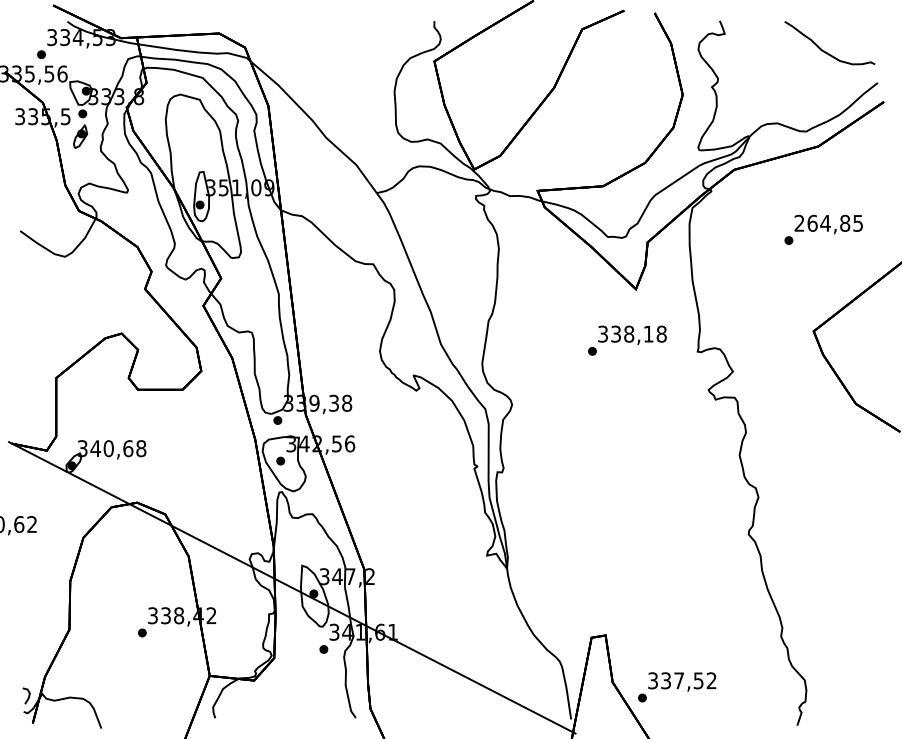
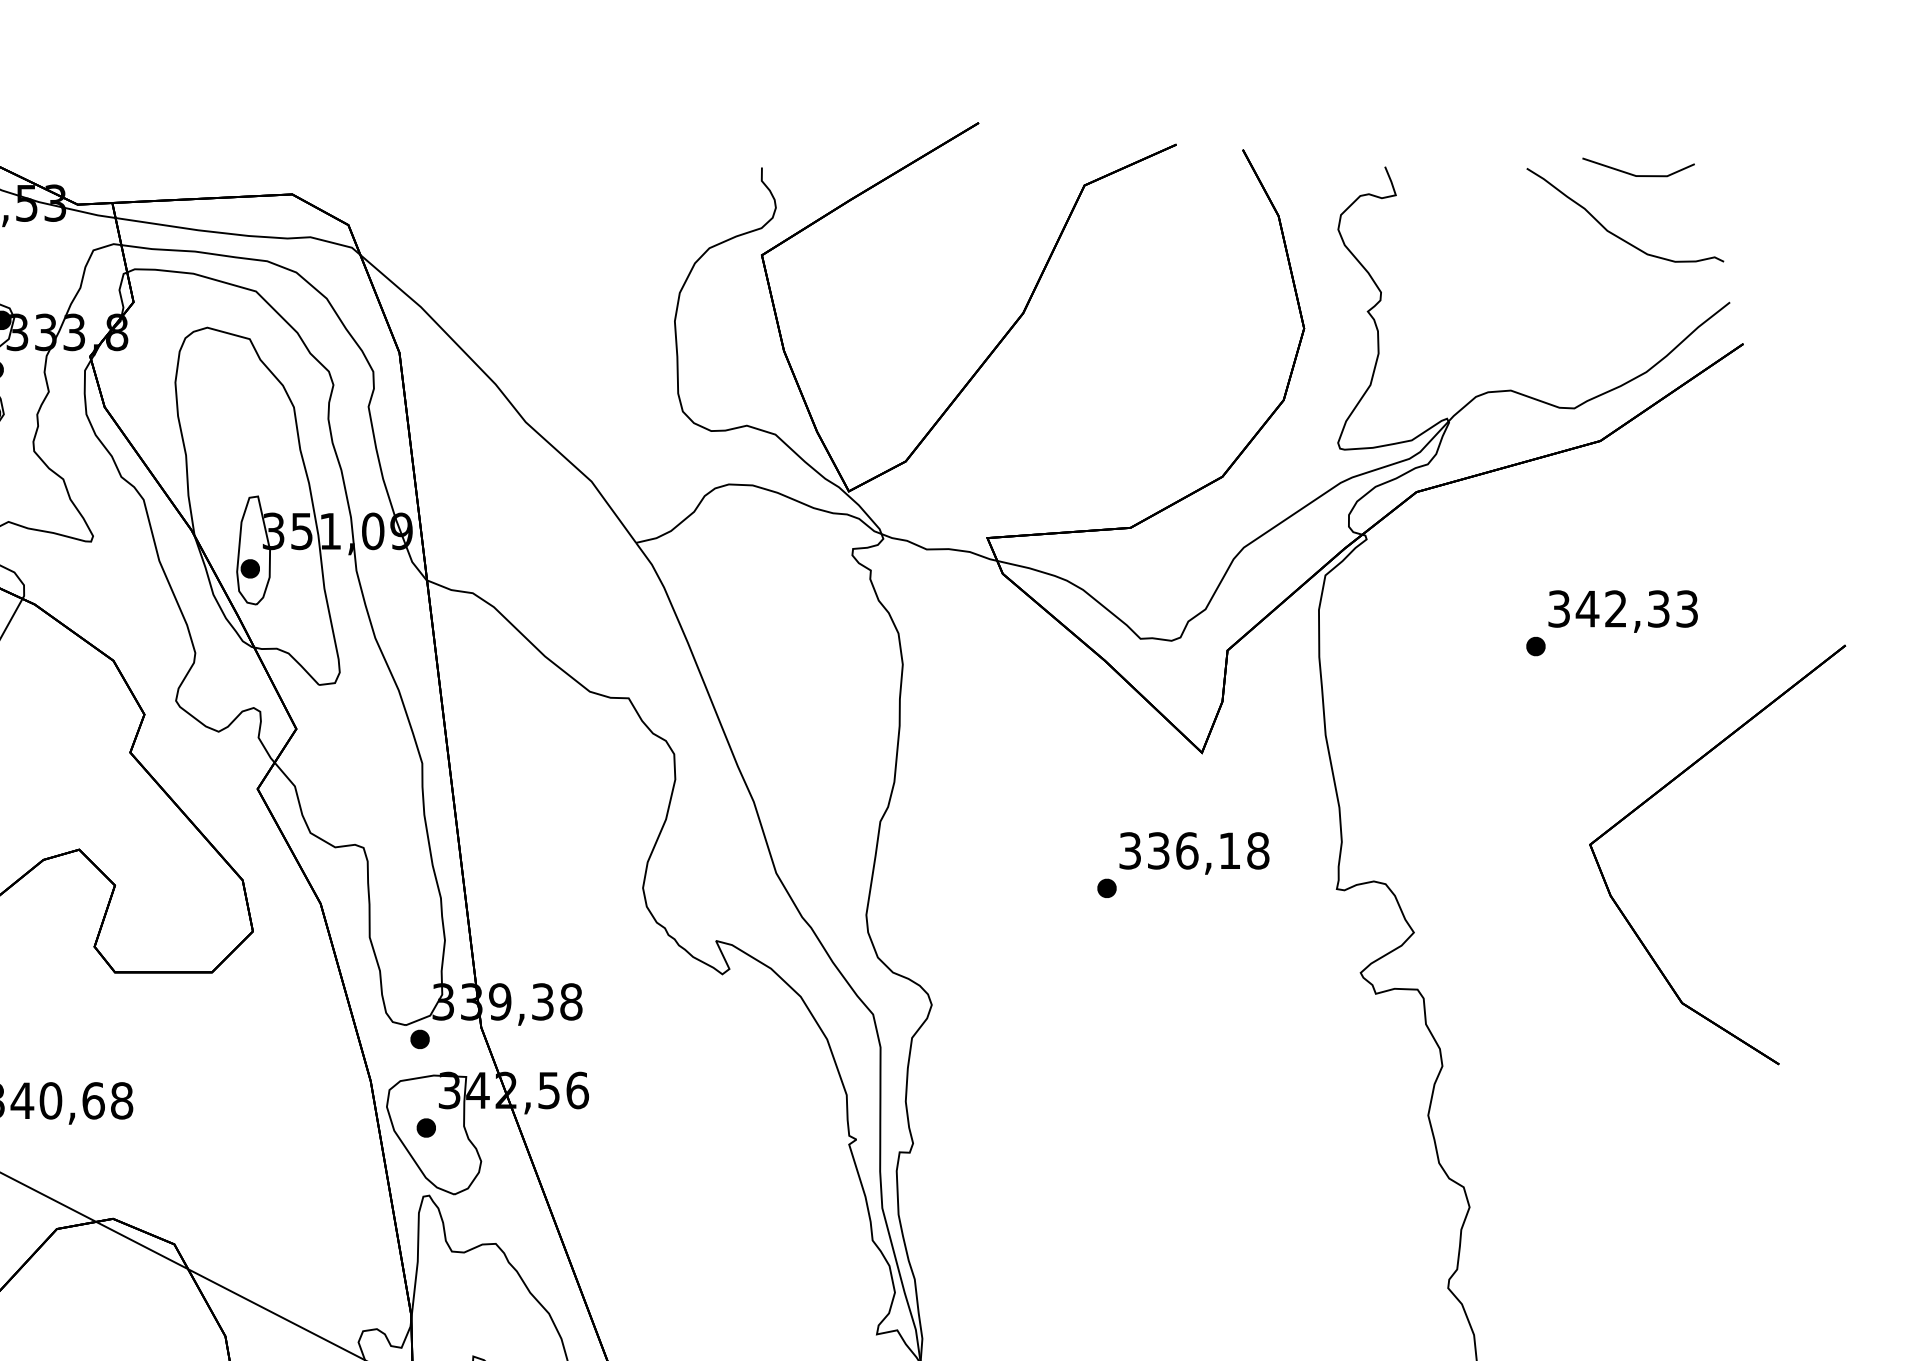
part: (835, 21) -> (1637, 168), added
text: (828, 222) -> (1622, 607), 264,85 -> 342,33
text: (629, 333) -> (1187, 849), 338,18 -> 336,18

